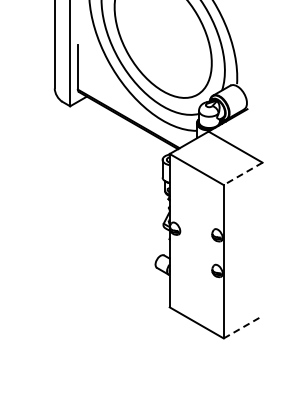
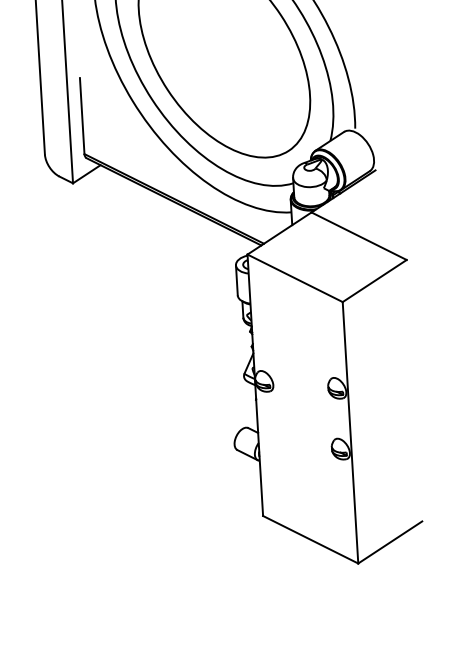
line: (242, 174) -> (373, 282), dashed -> solid
line: (243, 327) -> (390, 542), dashed -> solid

